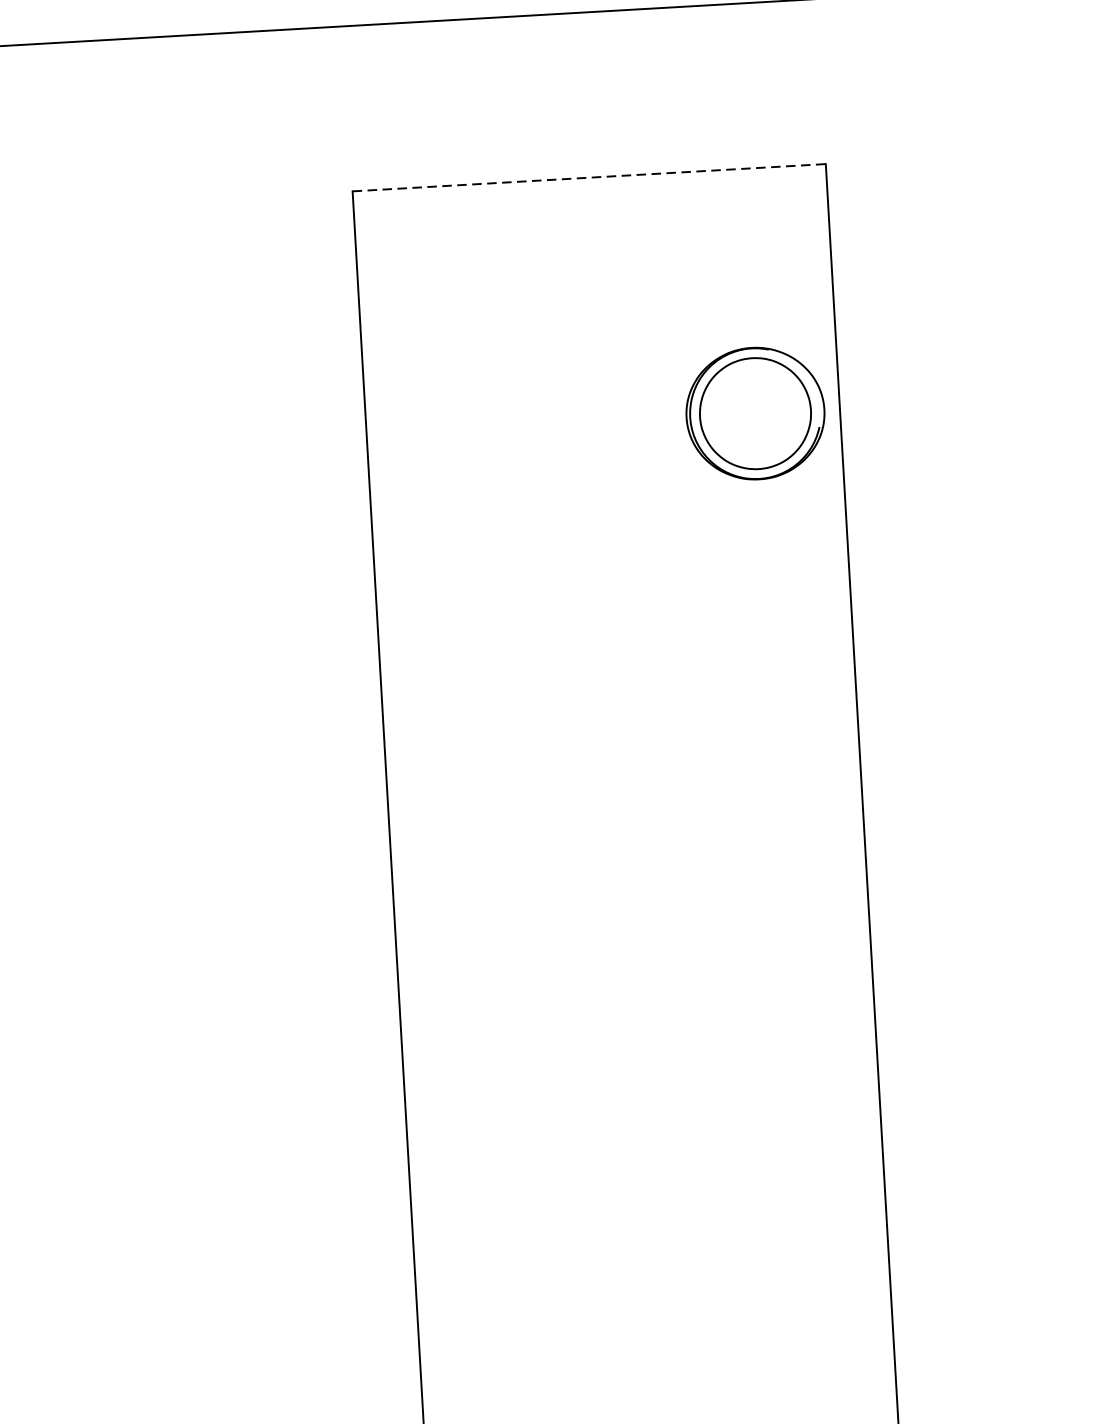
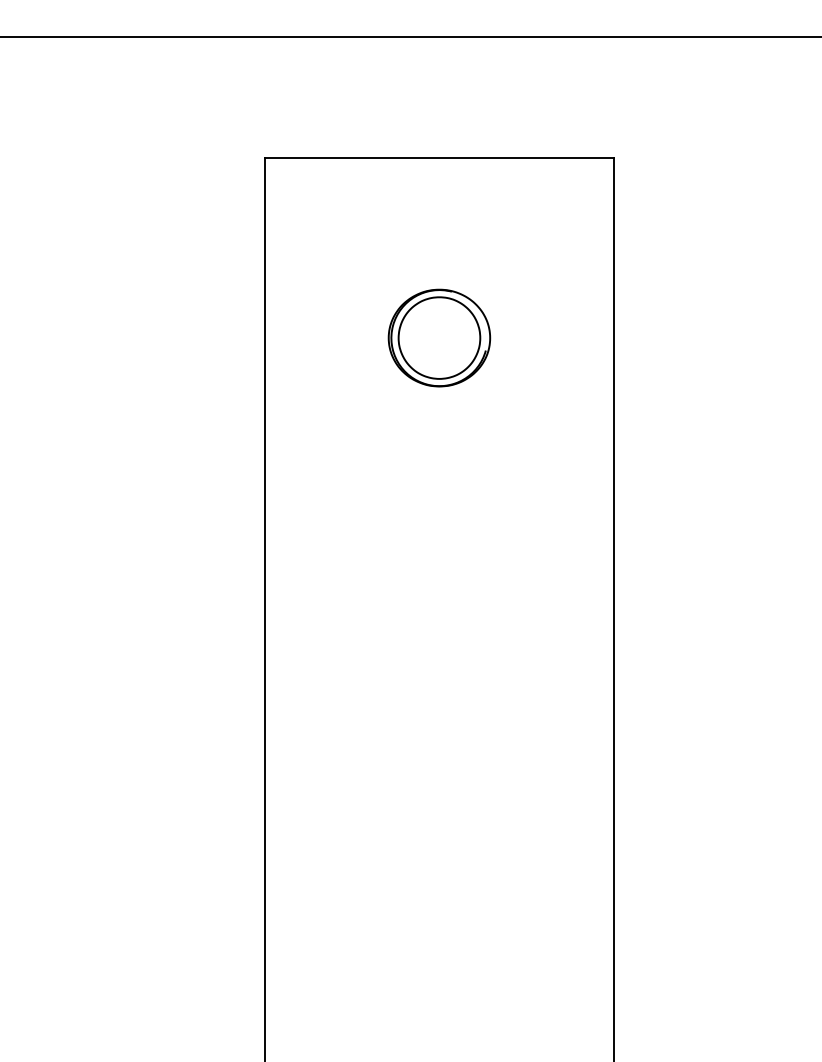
line: (589, 177) -> (439, 157), dashed -> solid
part: (755, 412) -> (439, 337), moved

